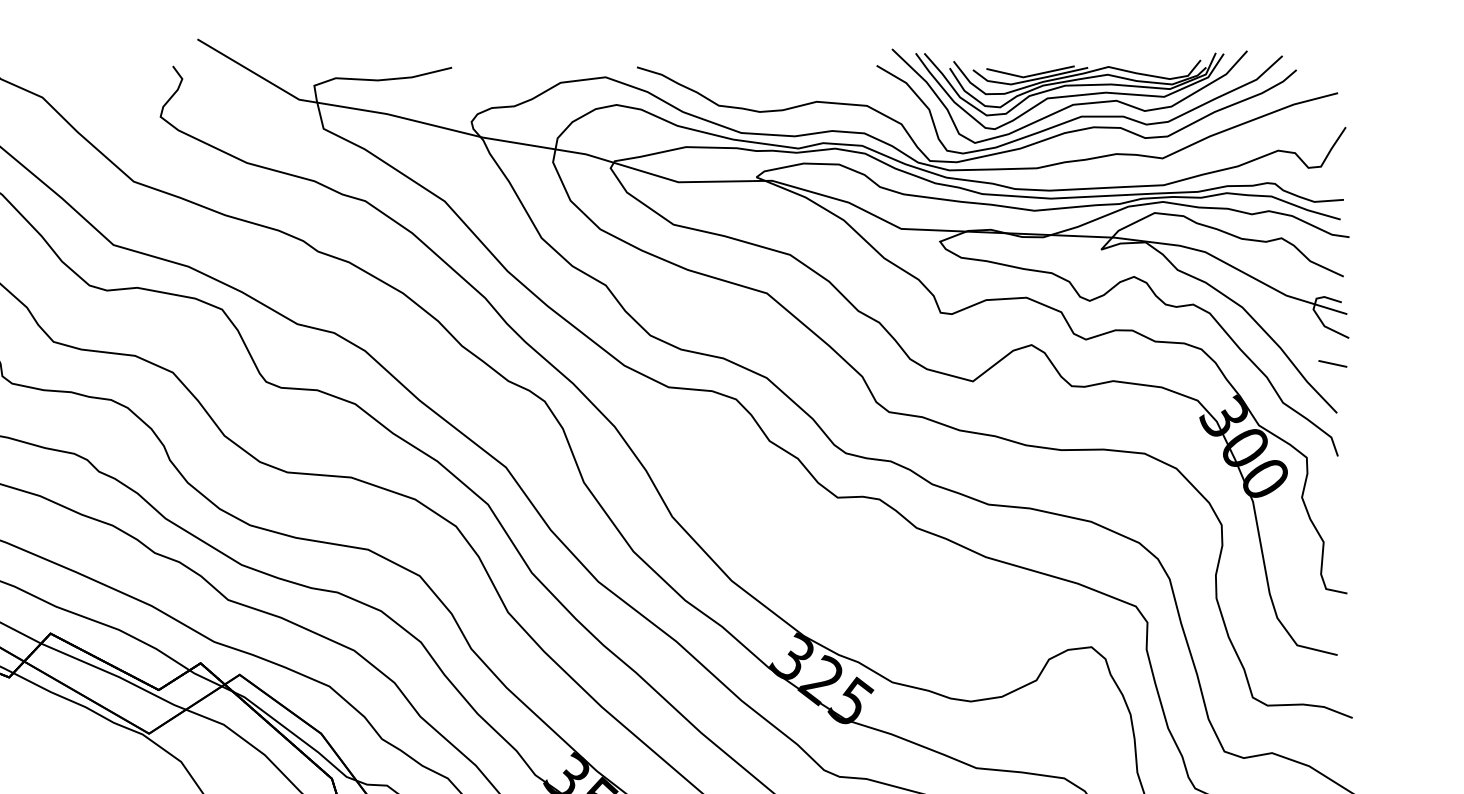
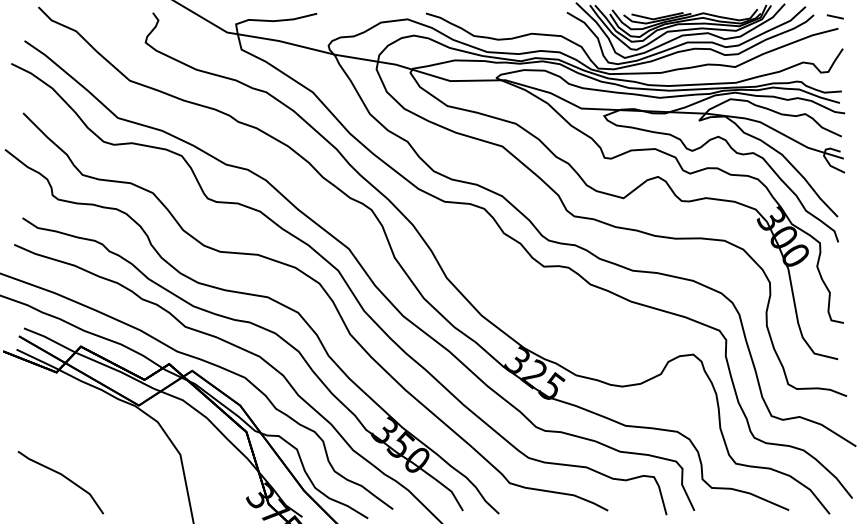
line: (1331, 363) -> (834, 16), moved

